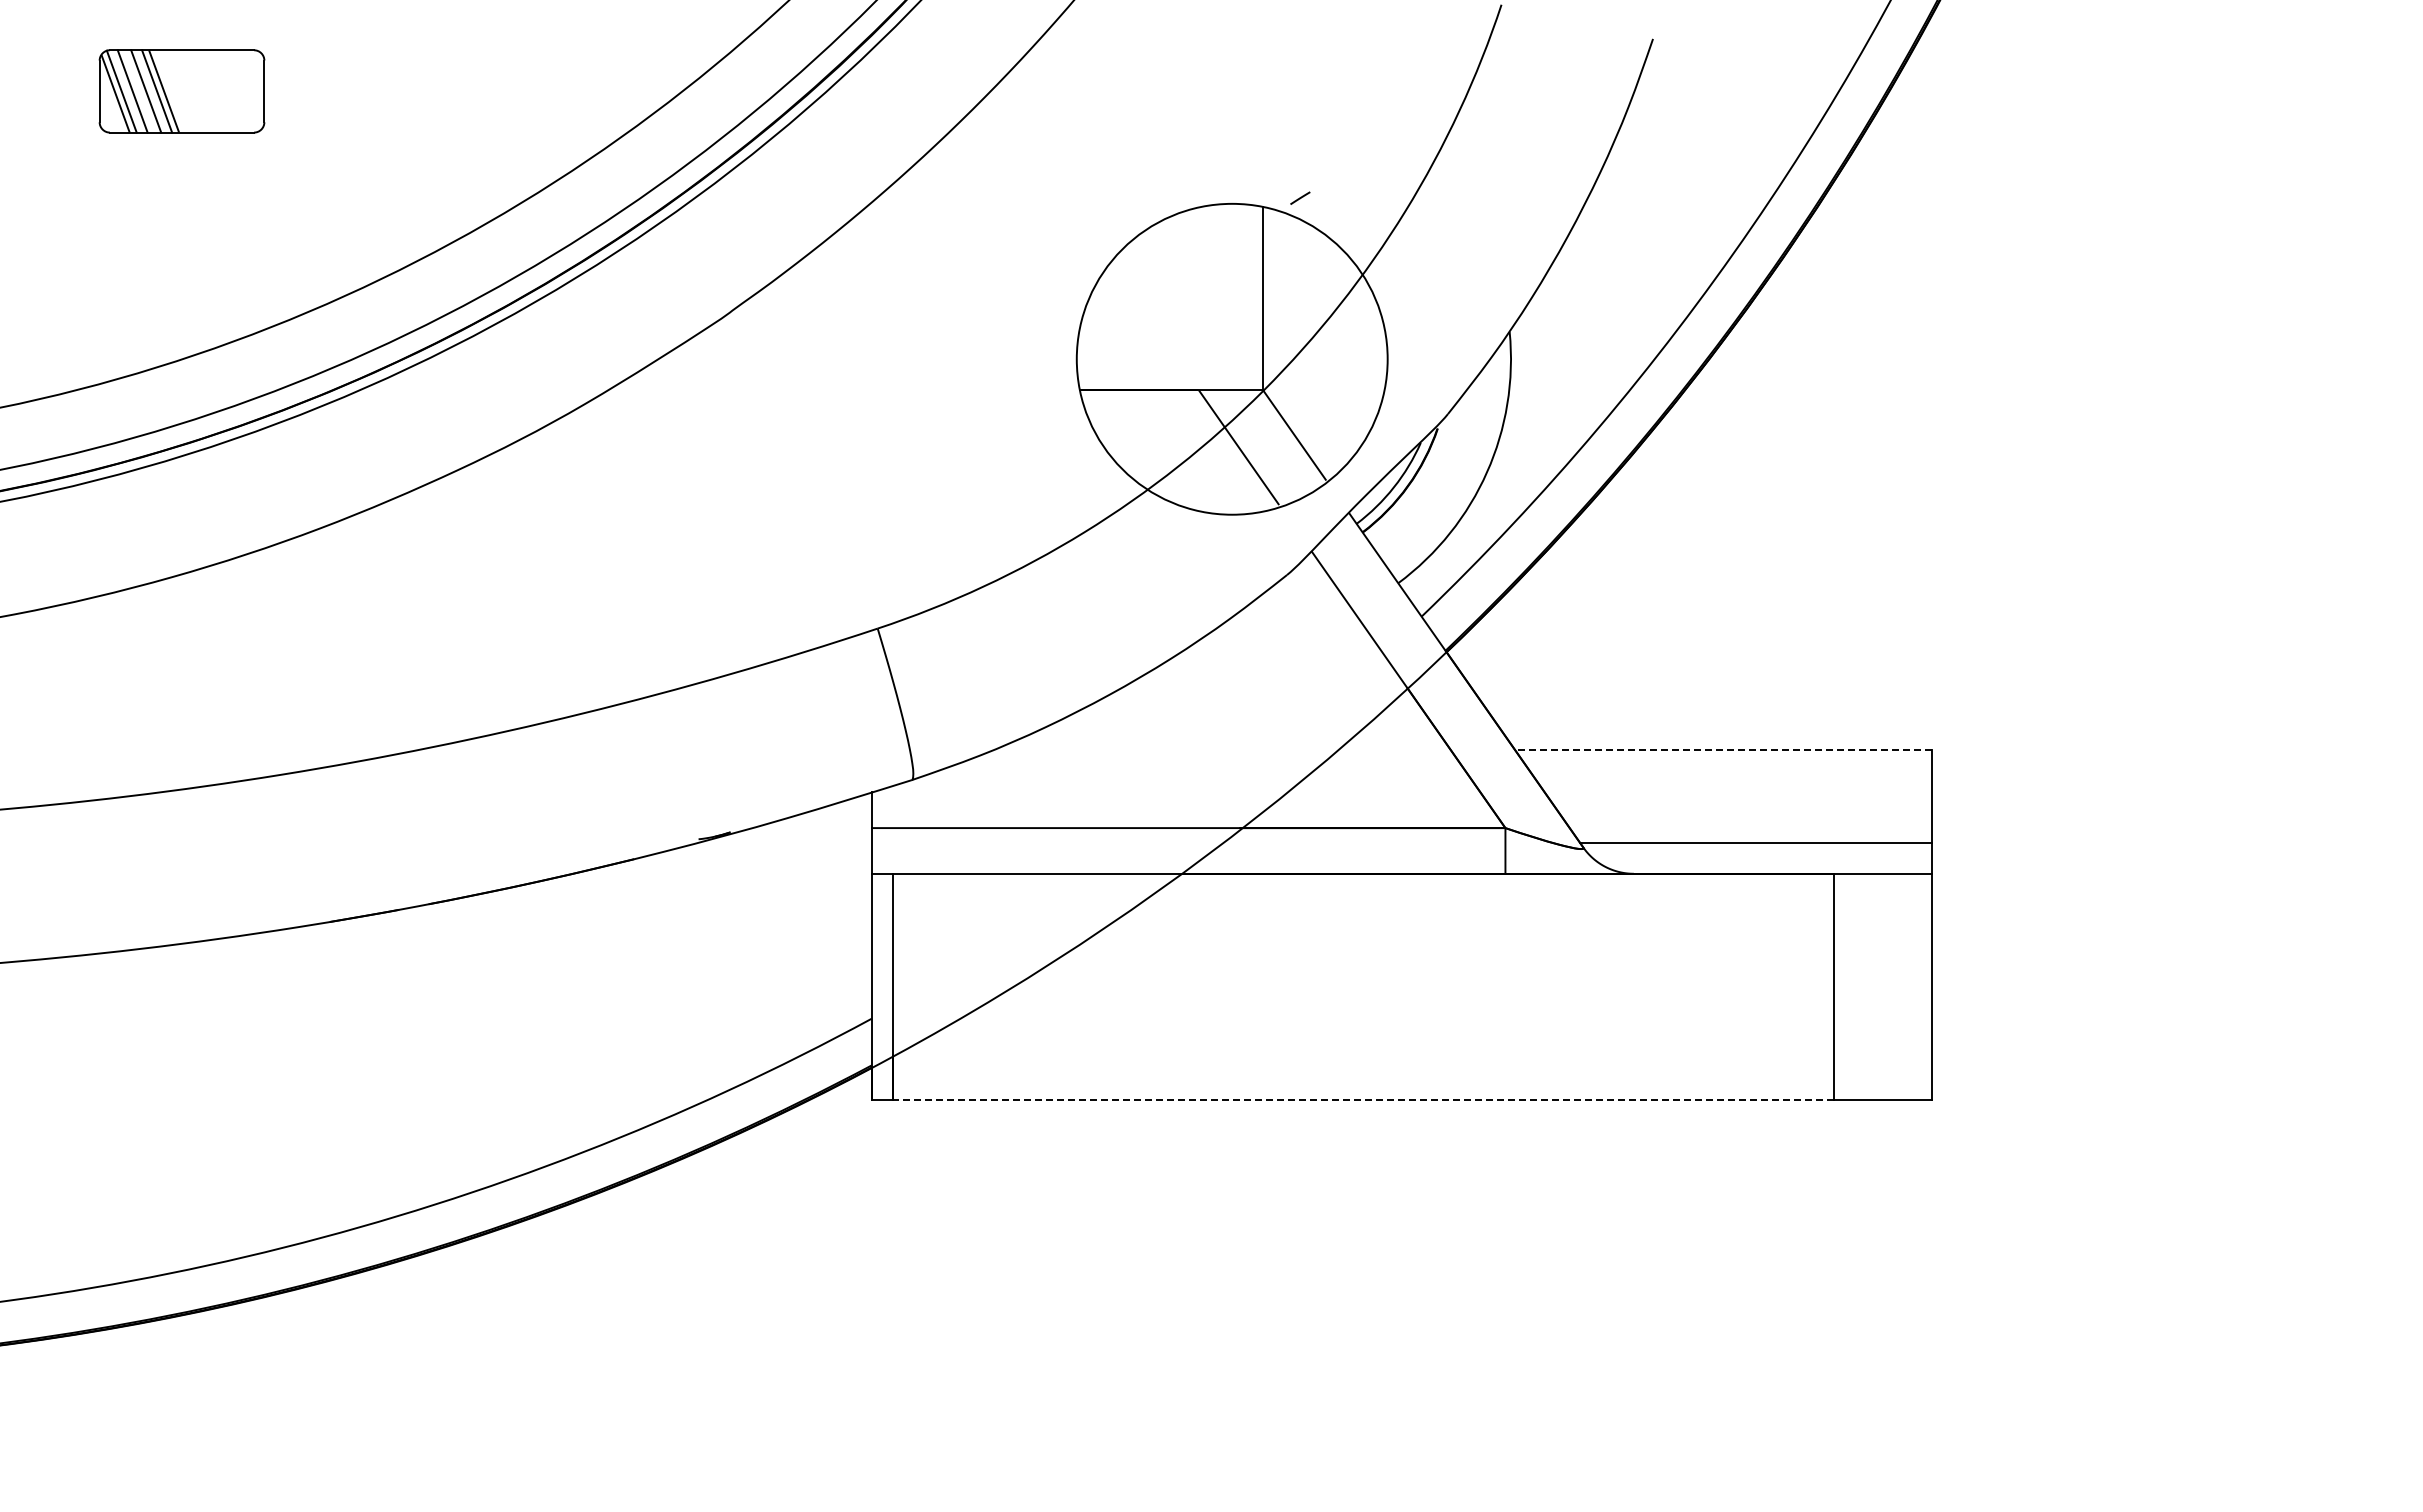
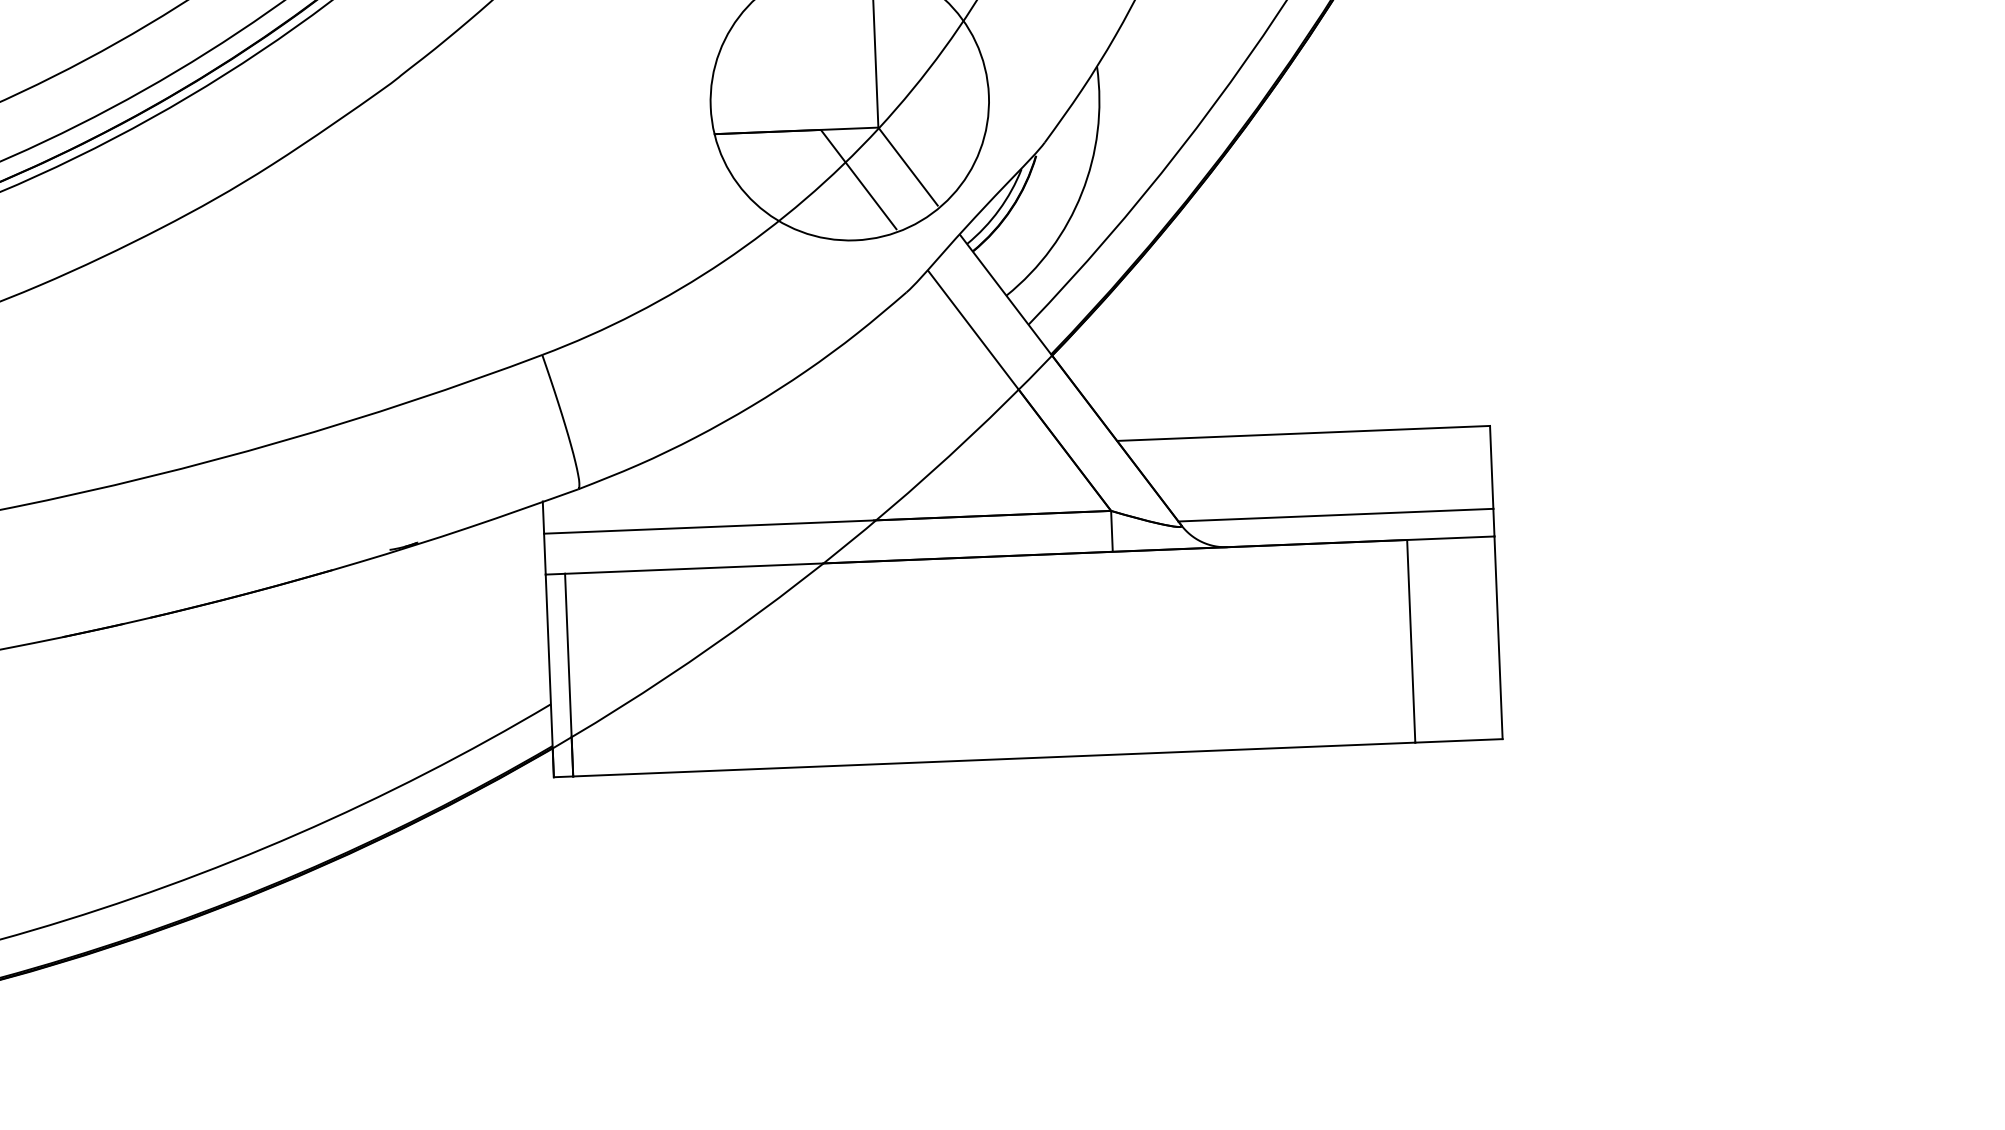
line: (1723, 750) -> (1303, 433), dashed -> solid
line: (1363, 1100) -> (993, 759), dashed -> solid

